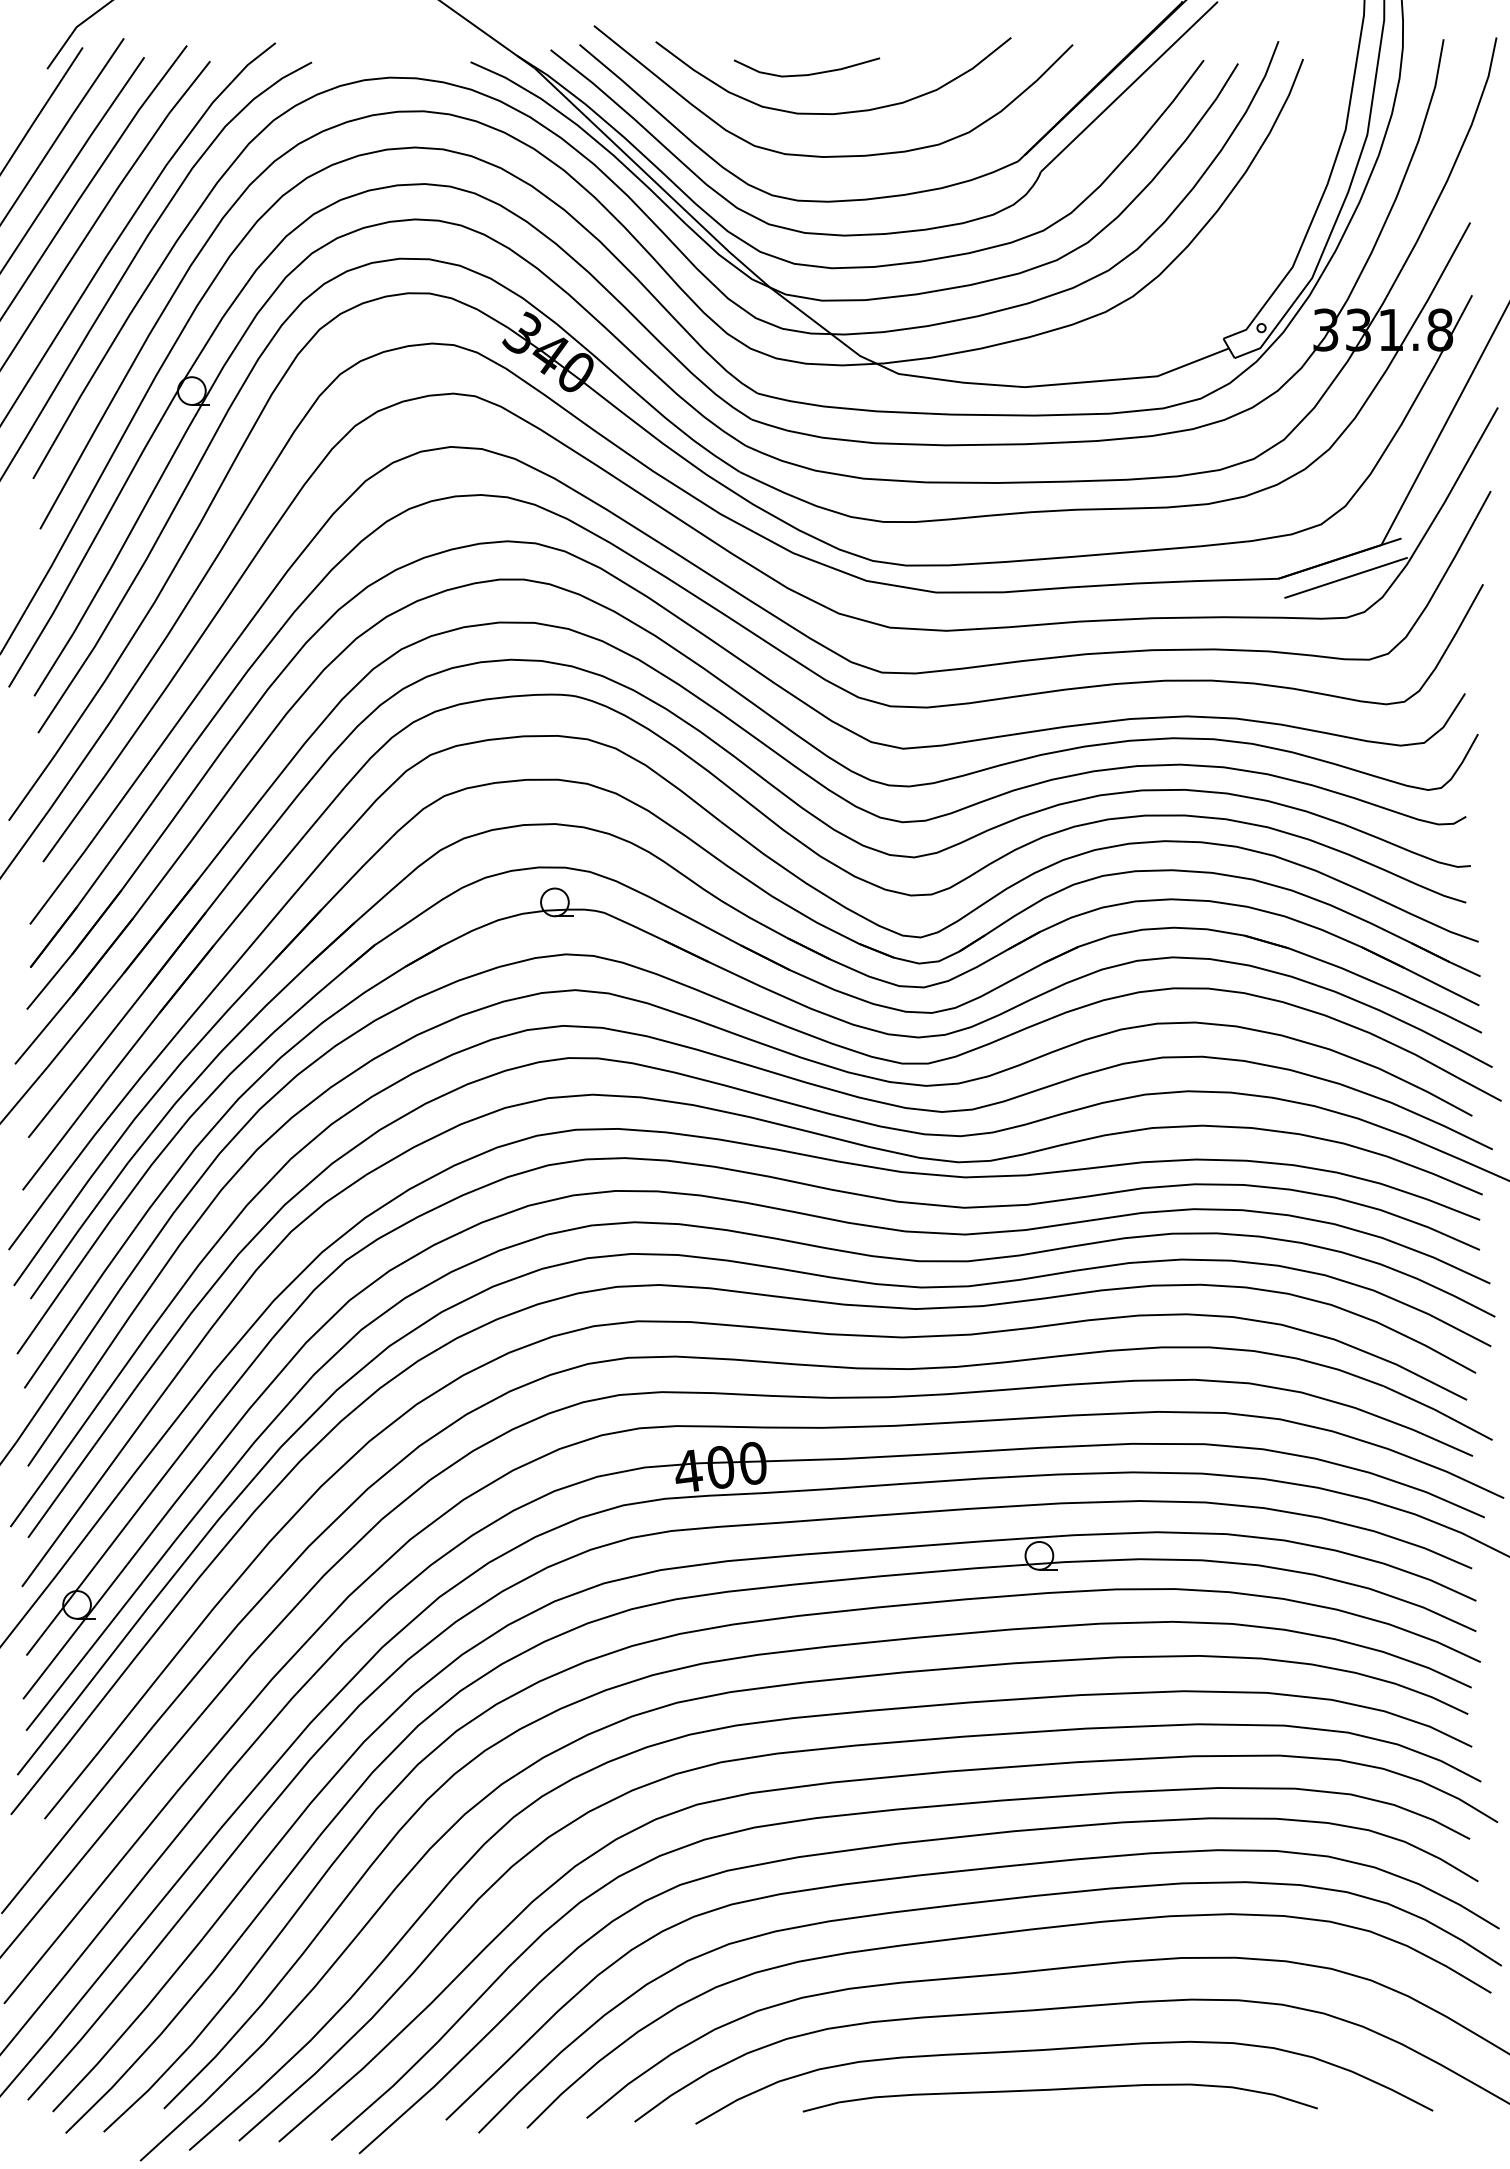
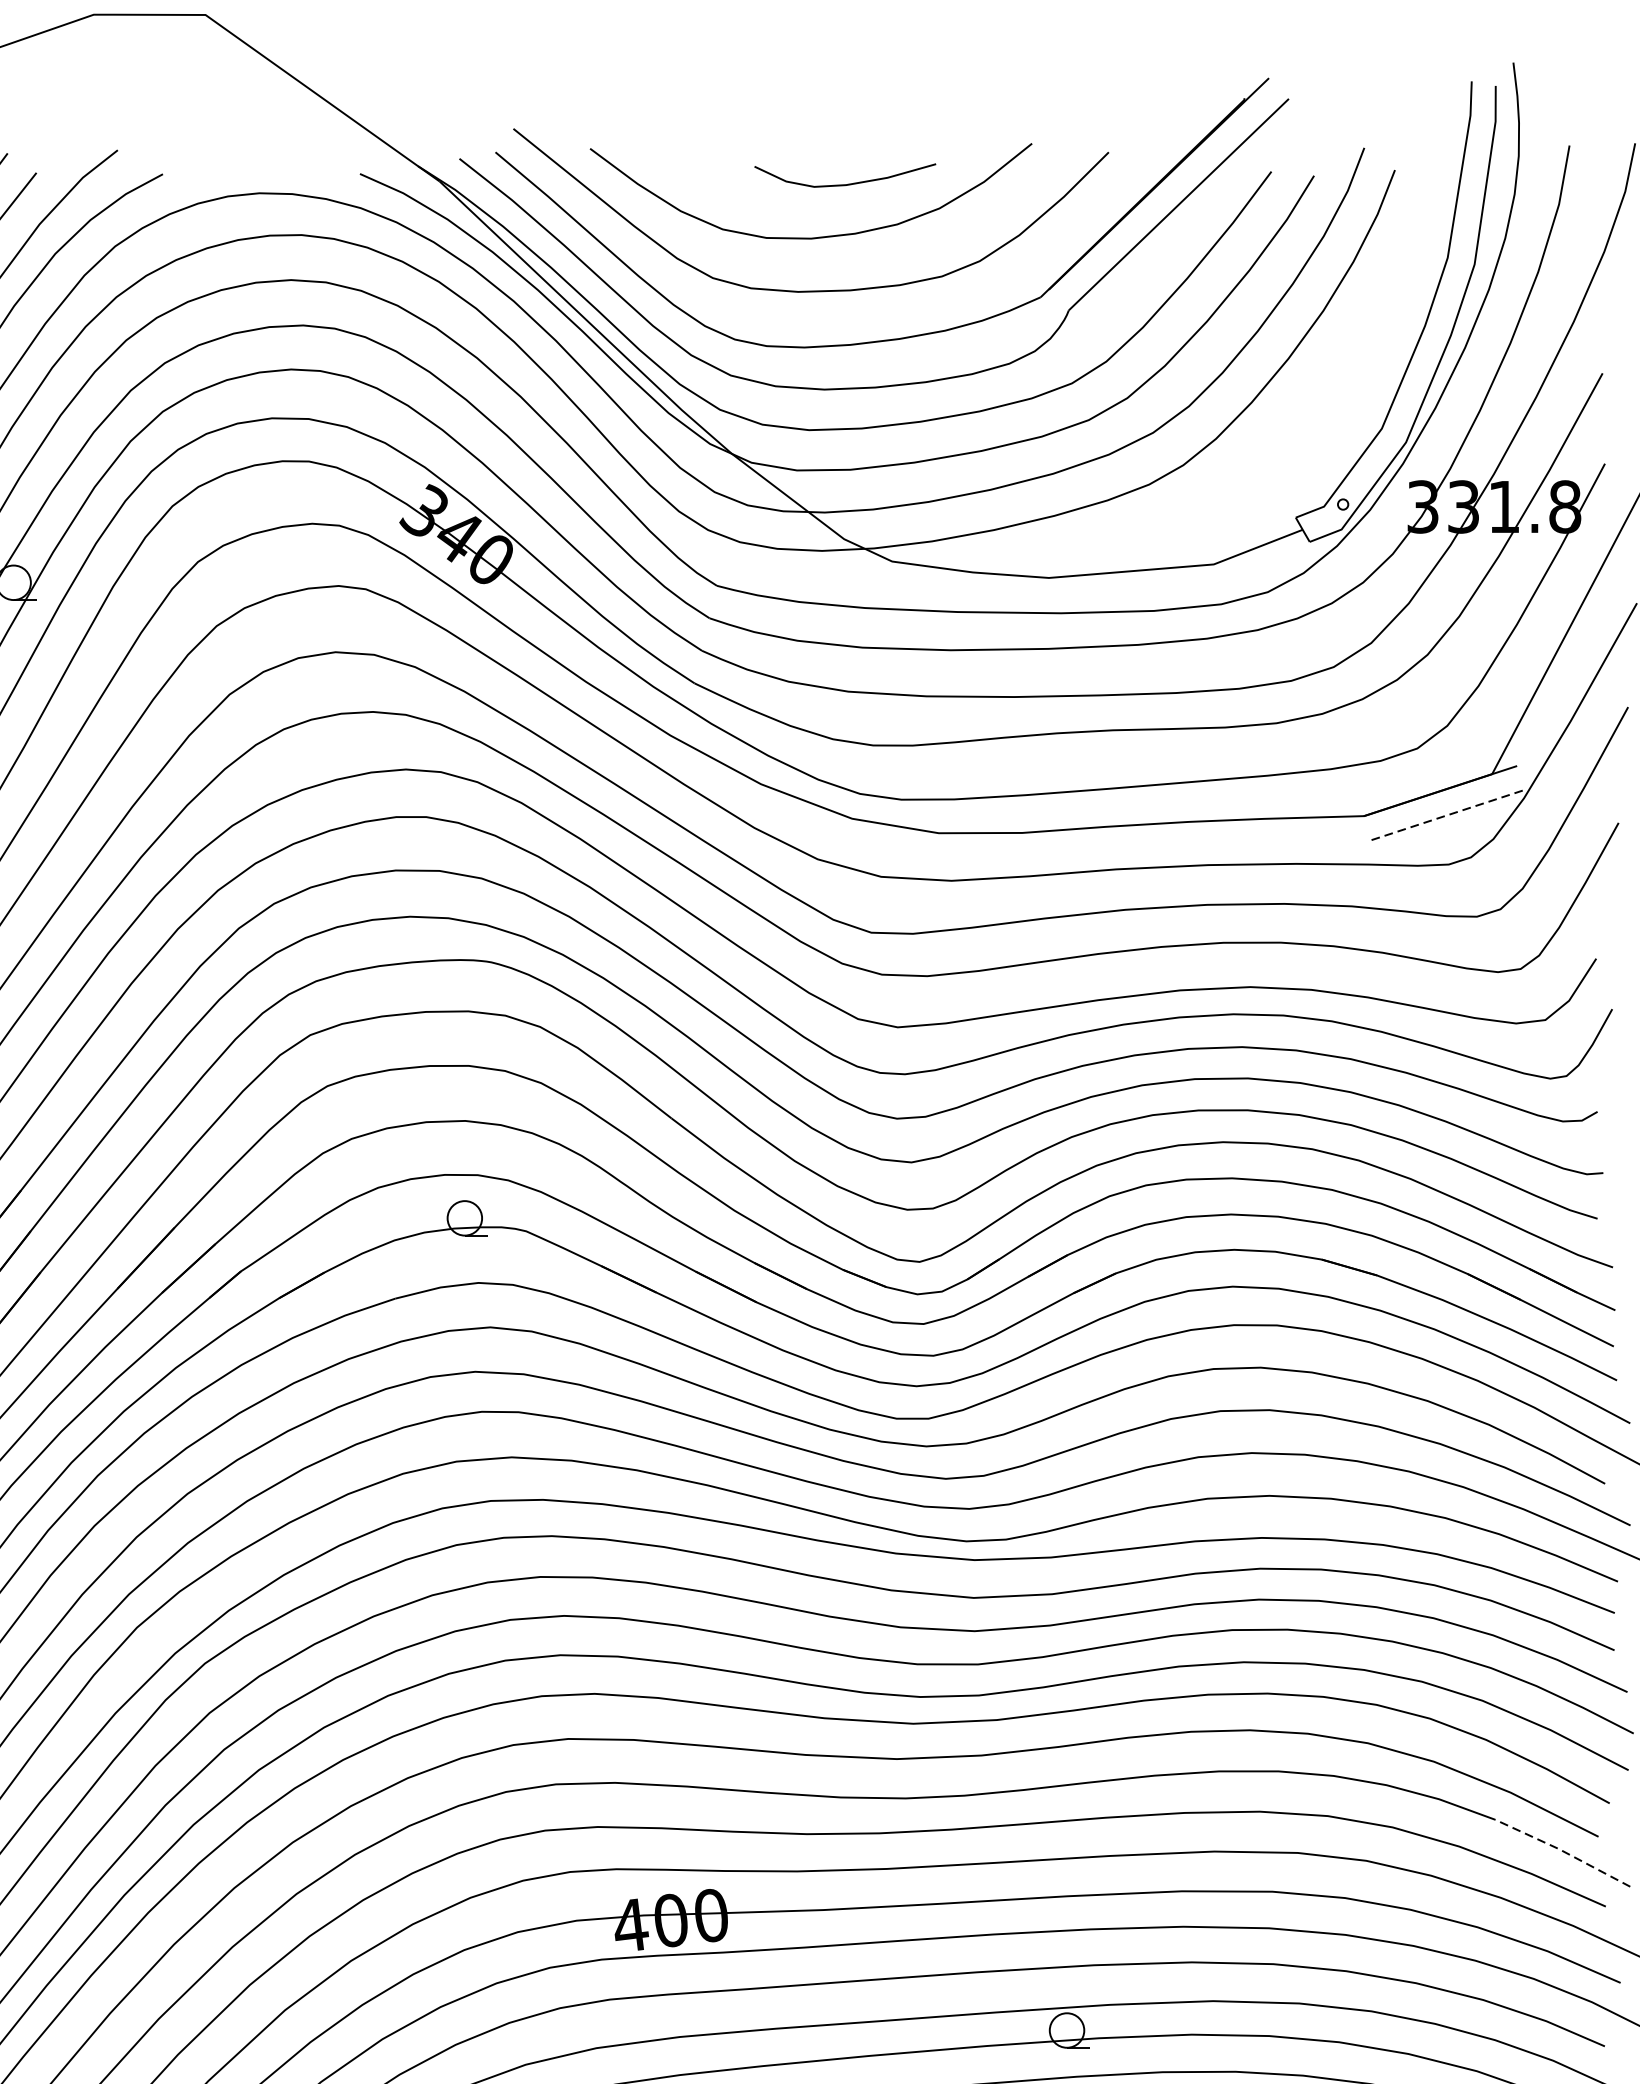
curve: (809, 73) -> (848, 183), moved
line: (1346, 577) -> (1448, 814), solid -> dashed
line: (1438, 1411) -> (1563, 1851), solid -> dashed

